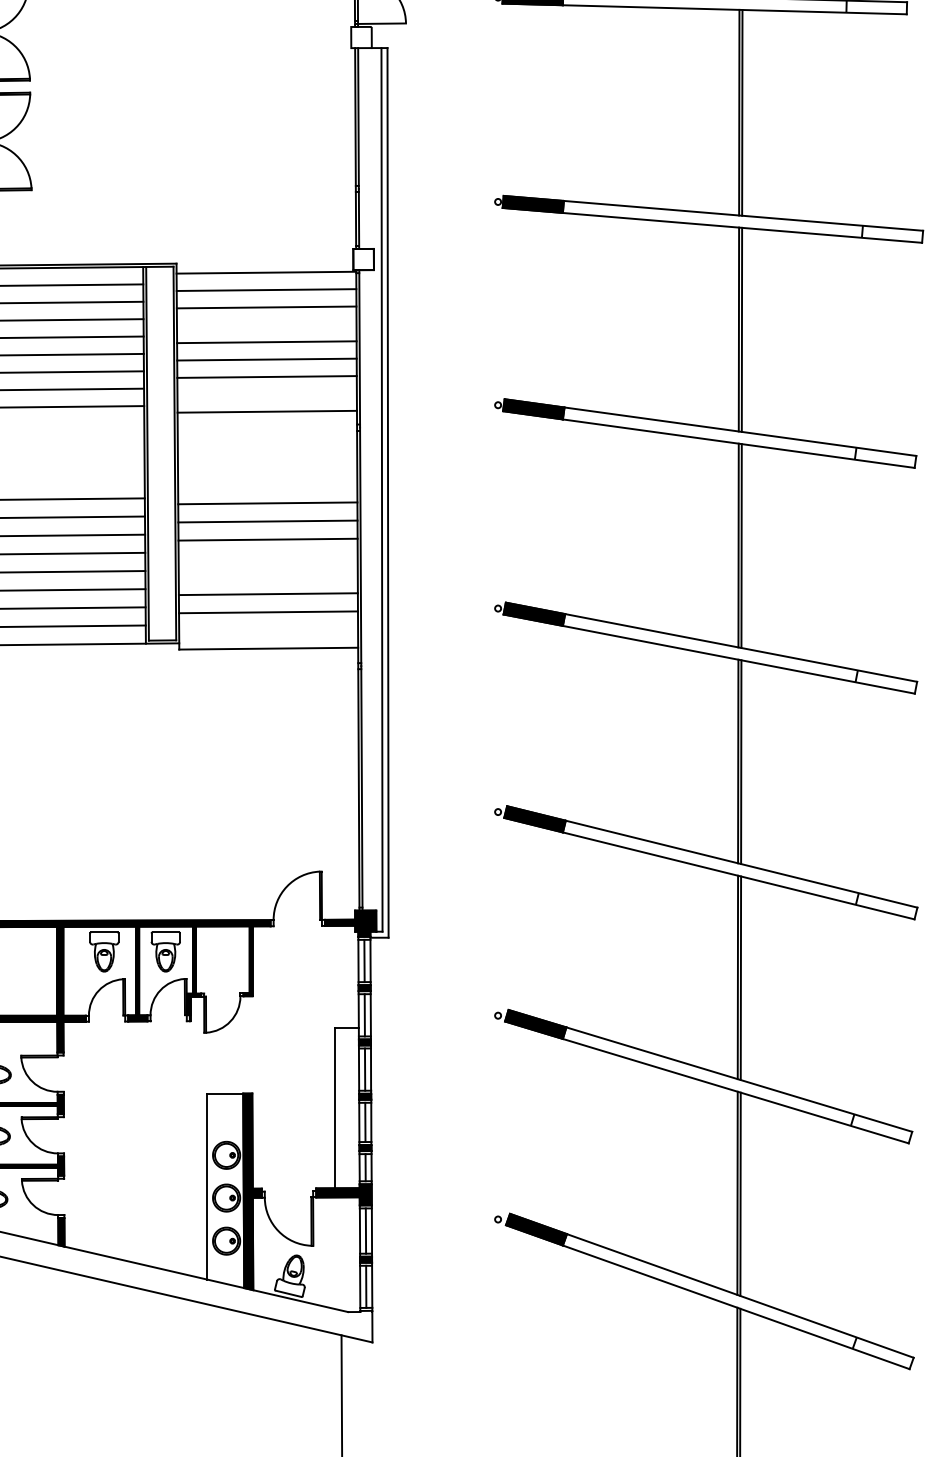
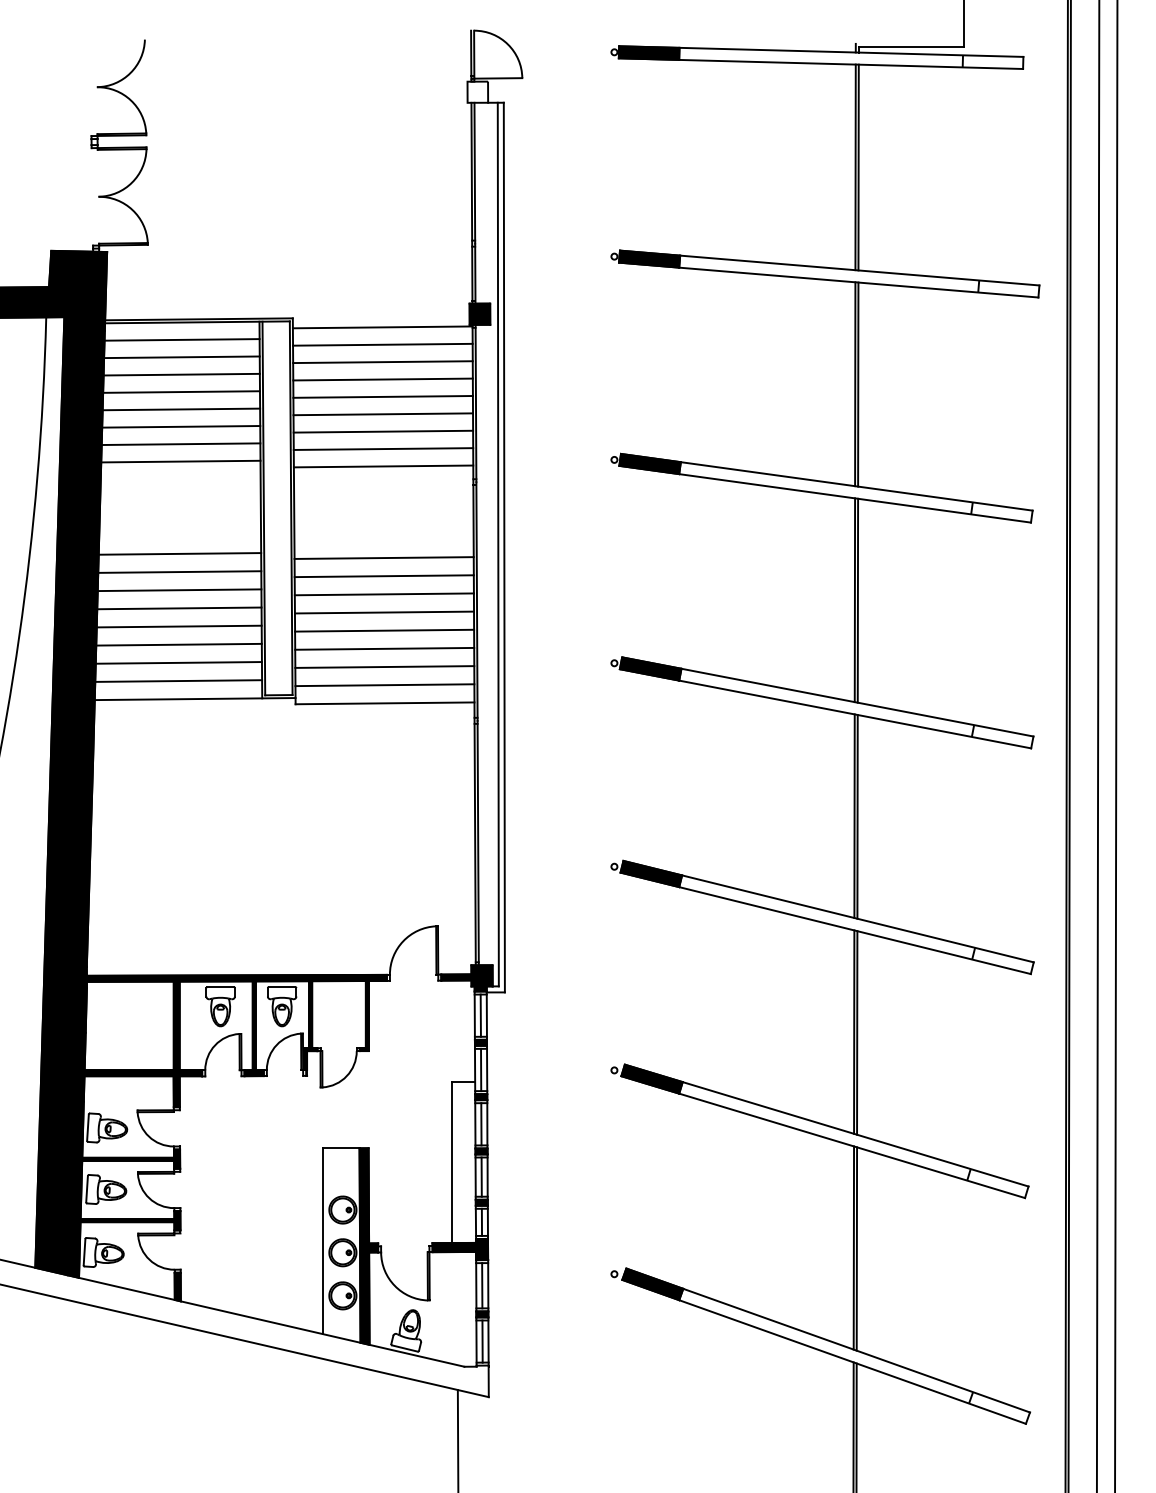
fill: (363, 258) -> (479, 313), added
line: (266, 324) -> (382, 379), added
line: (267, 393) -> (383, 448), added
line: (268, 557) -> (384, 612), added
line: (268, 575) -> (384, 630), added
line: (268, 630) -> (384, 685), added

